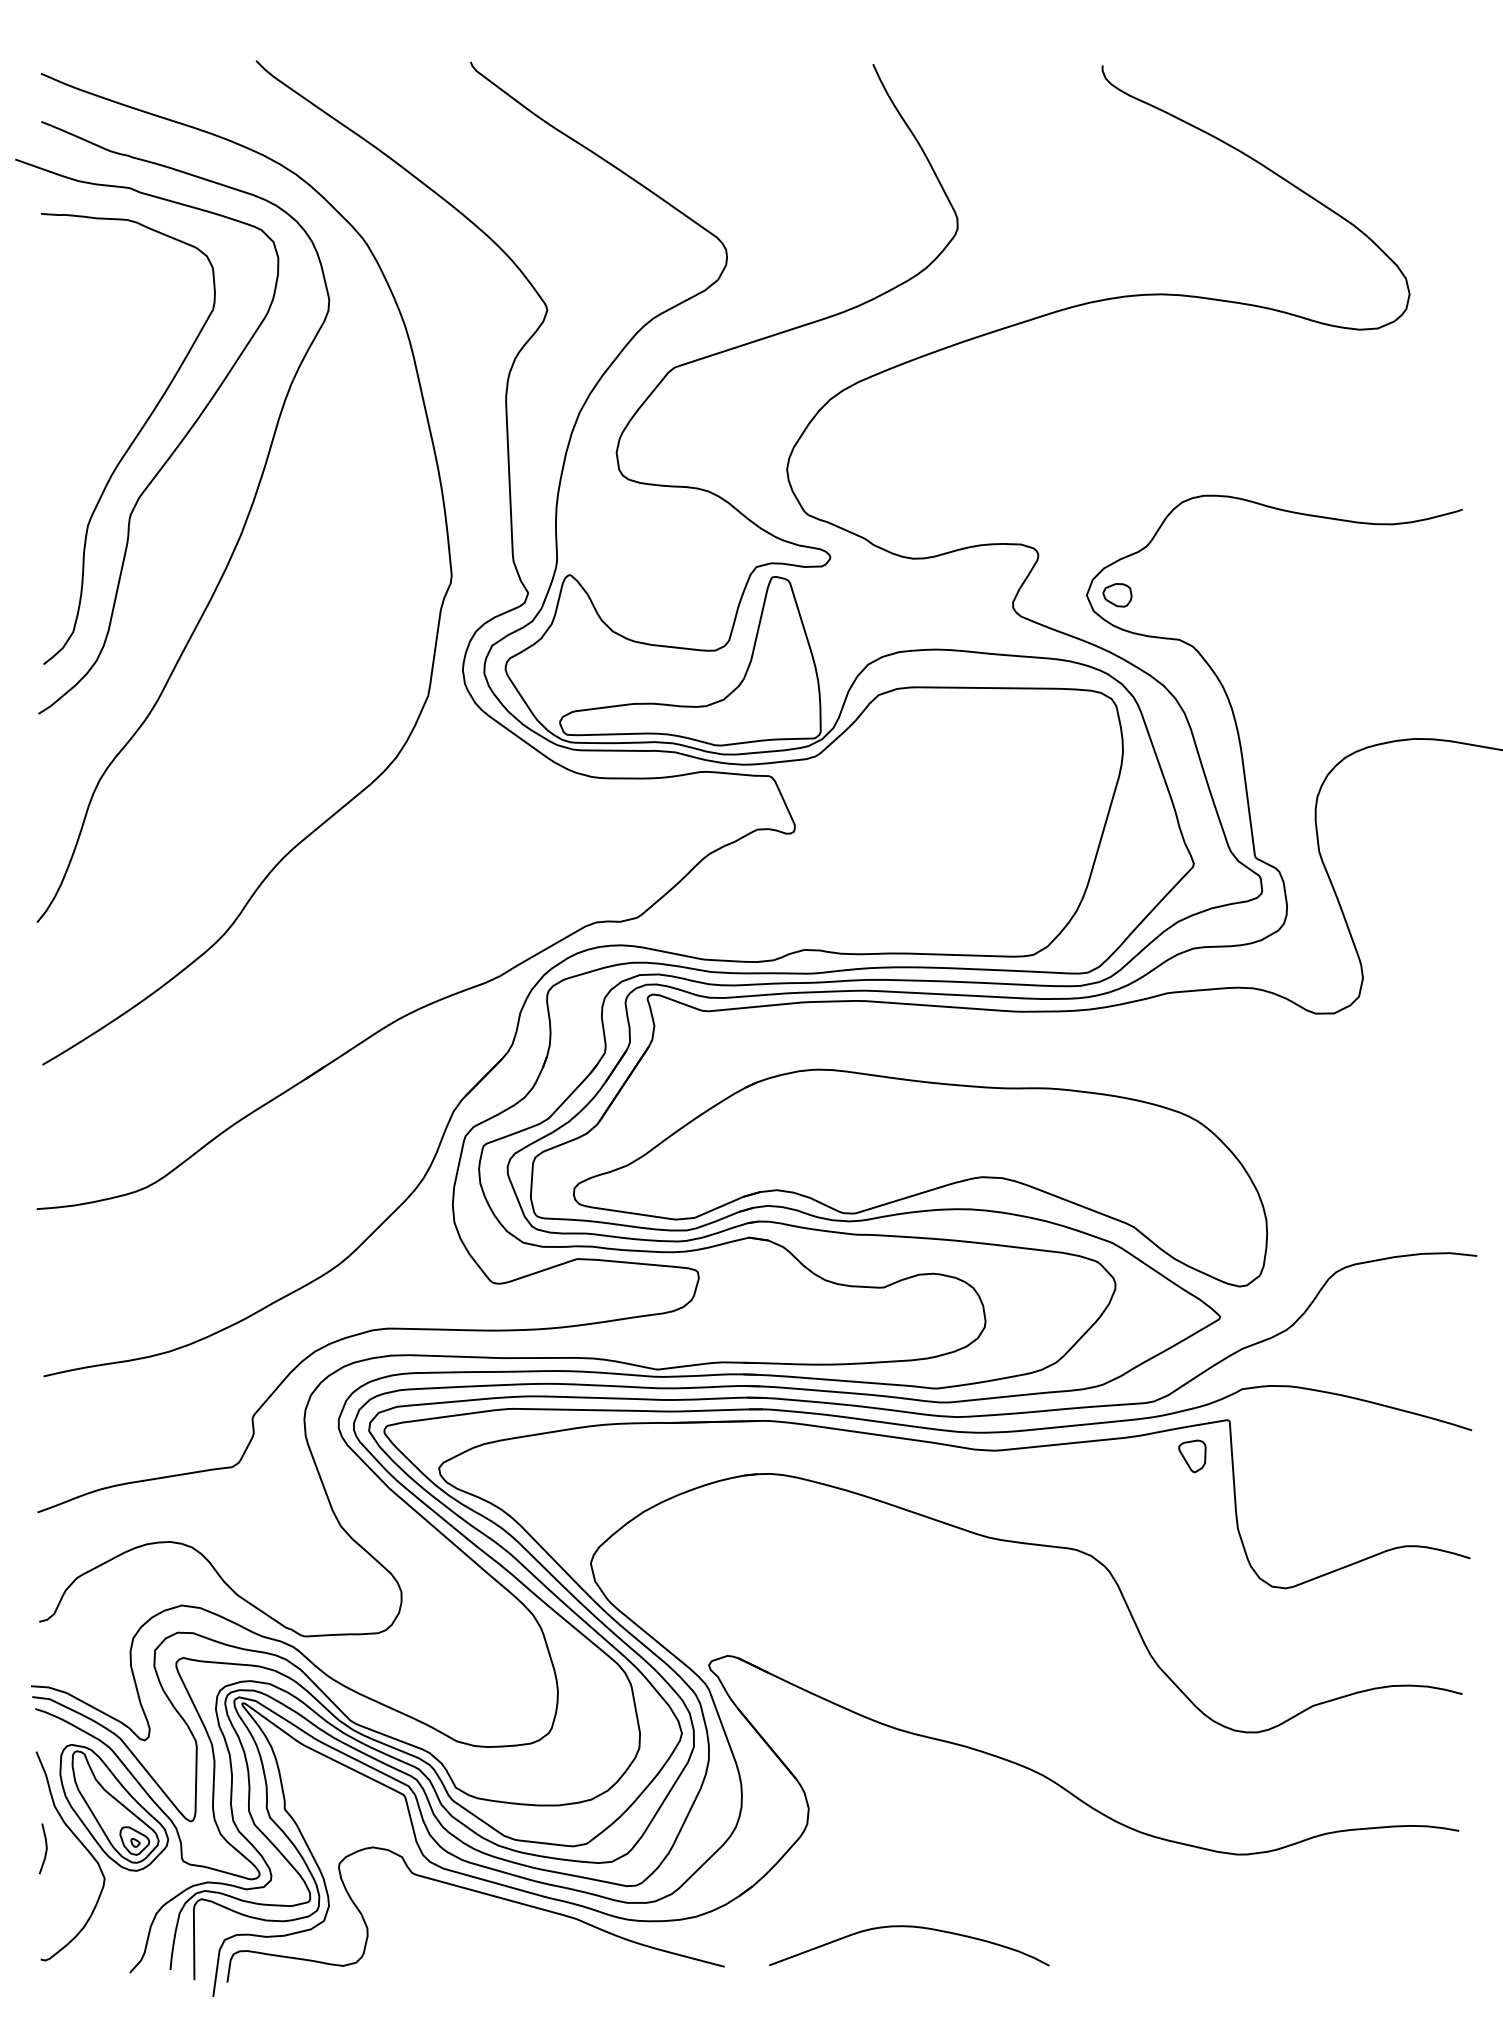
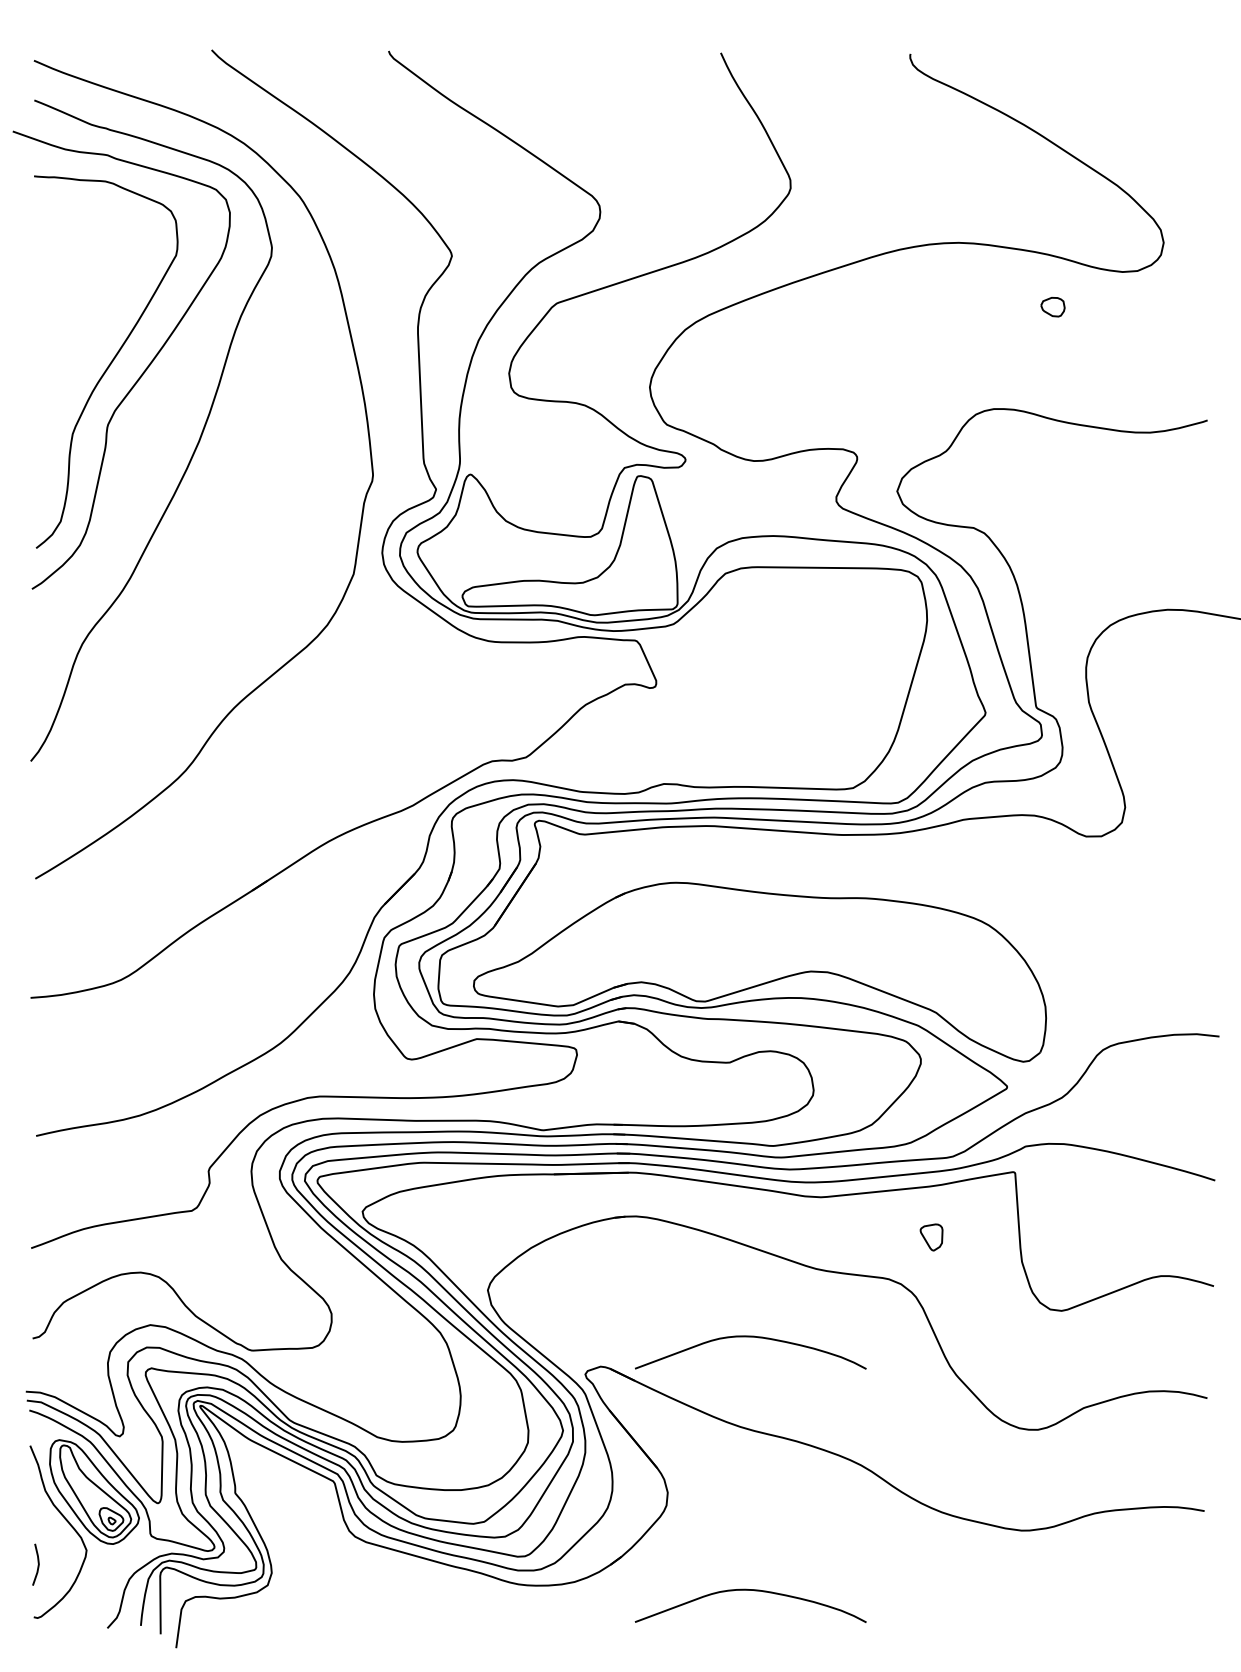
part: (1117, 595) -> (1053, 307), moved
part: (1192, 1456) -> (931, 1237), moved
curve: (909, 1620) -> (750, 1337), added
line: (45, 1847) -> (37, 1563), moved
curve: (479, 1893) -> (395, 1562), removed

